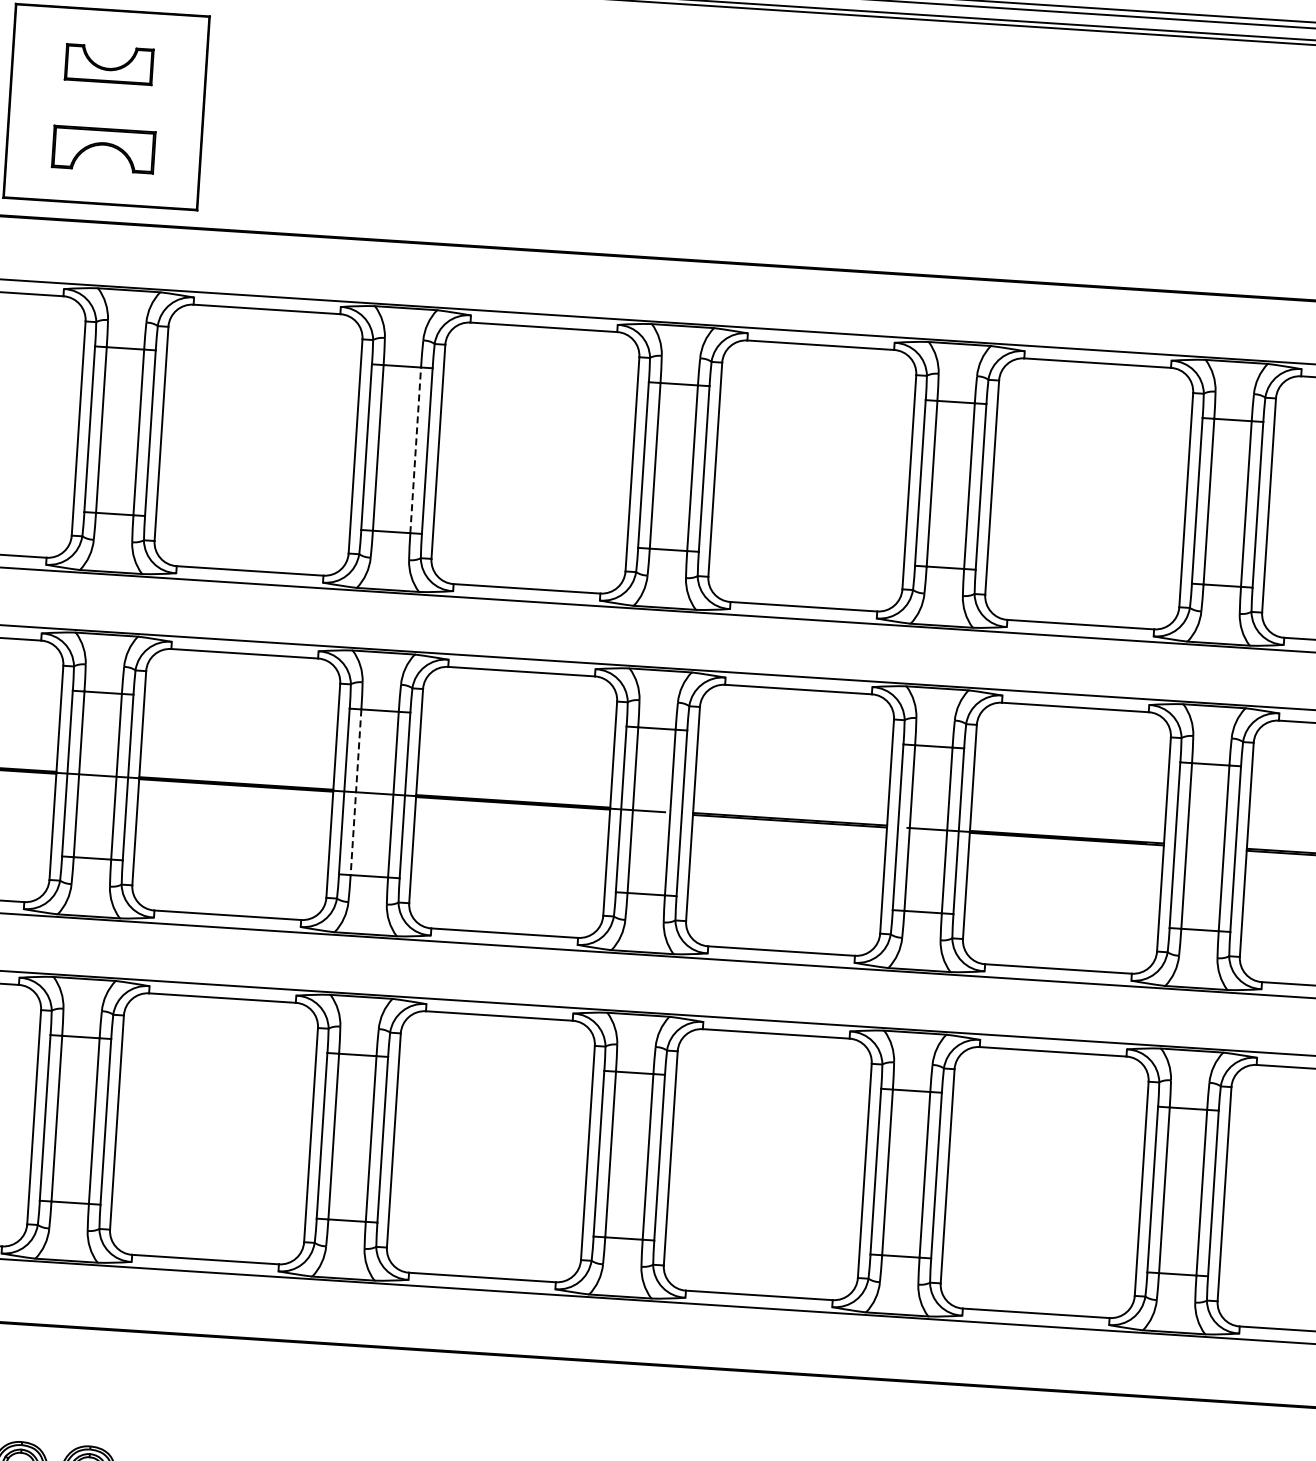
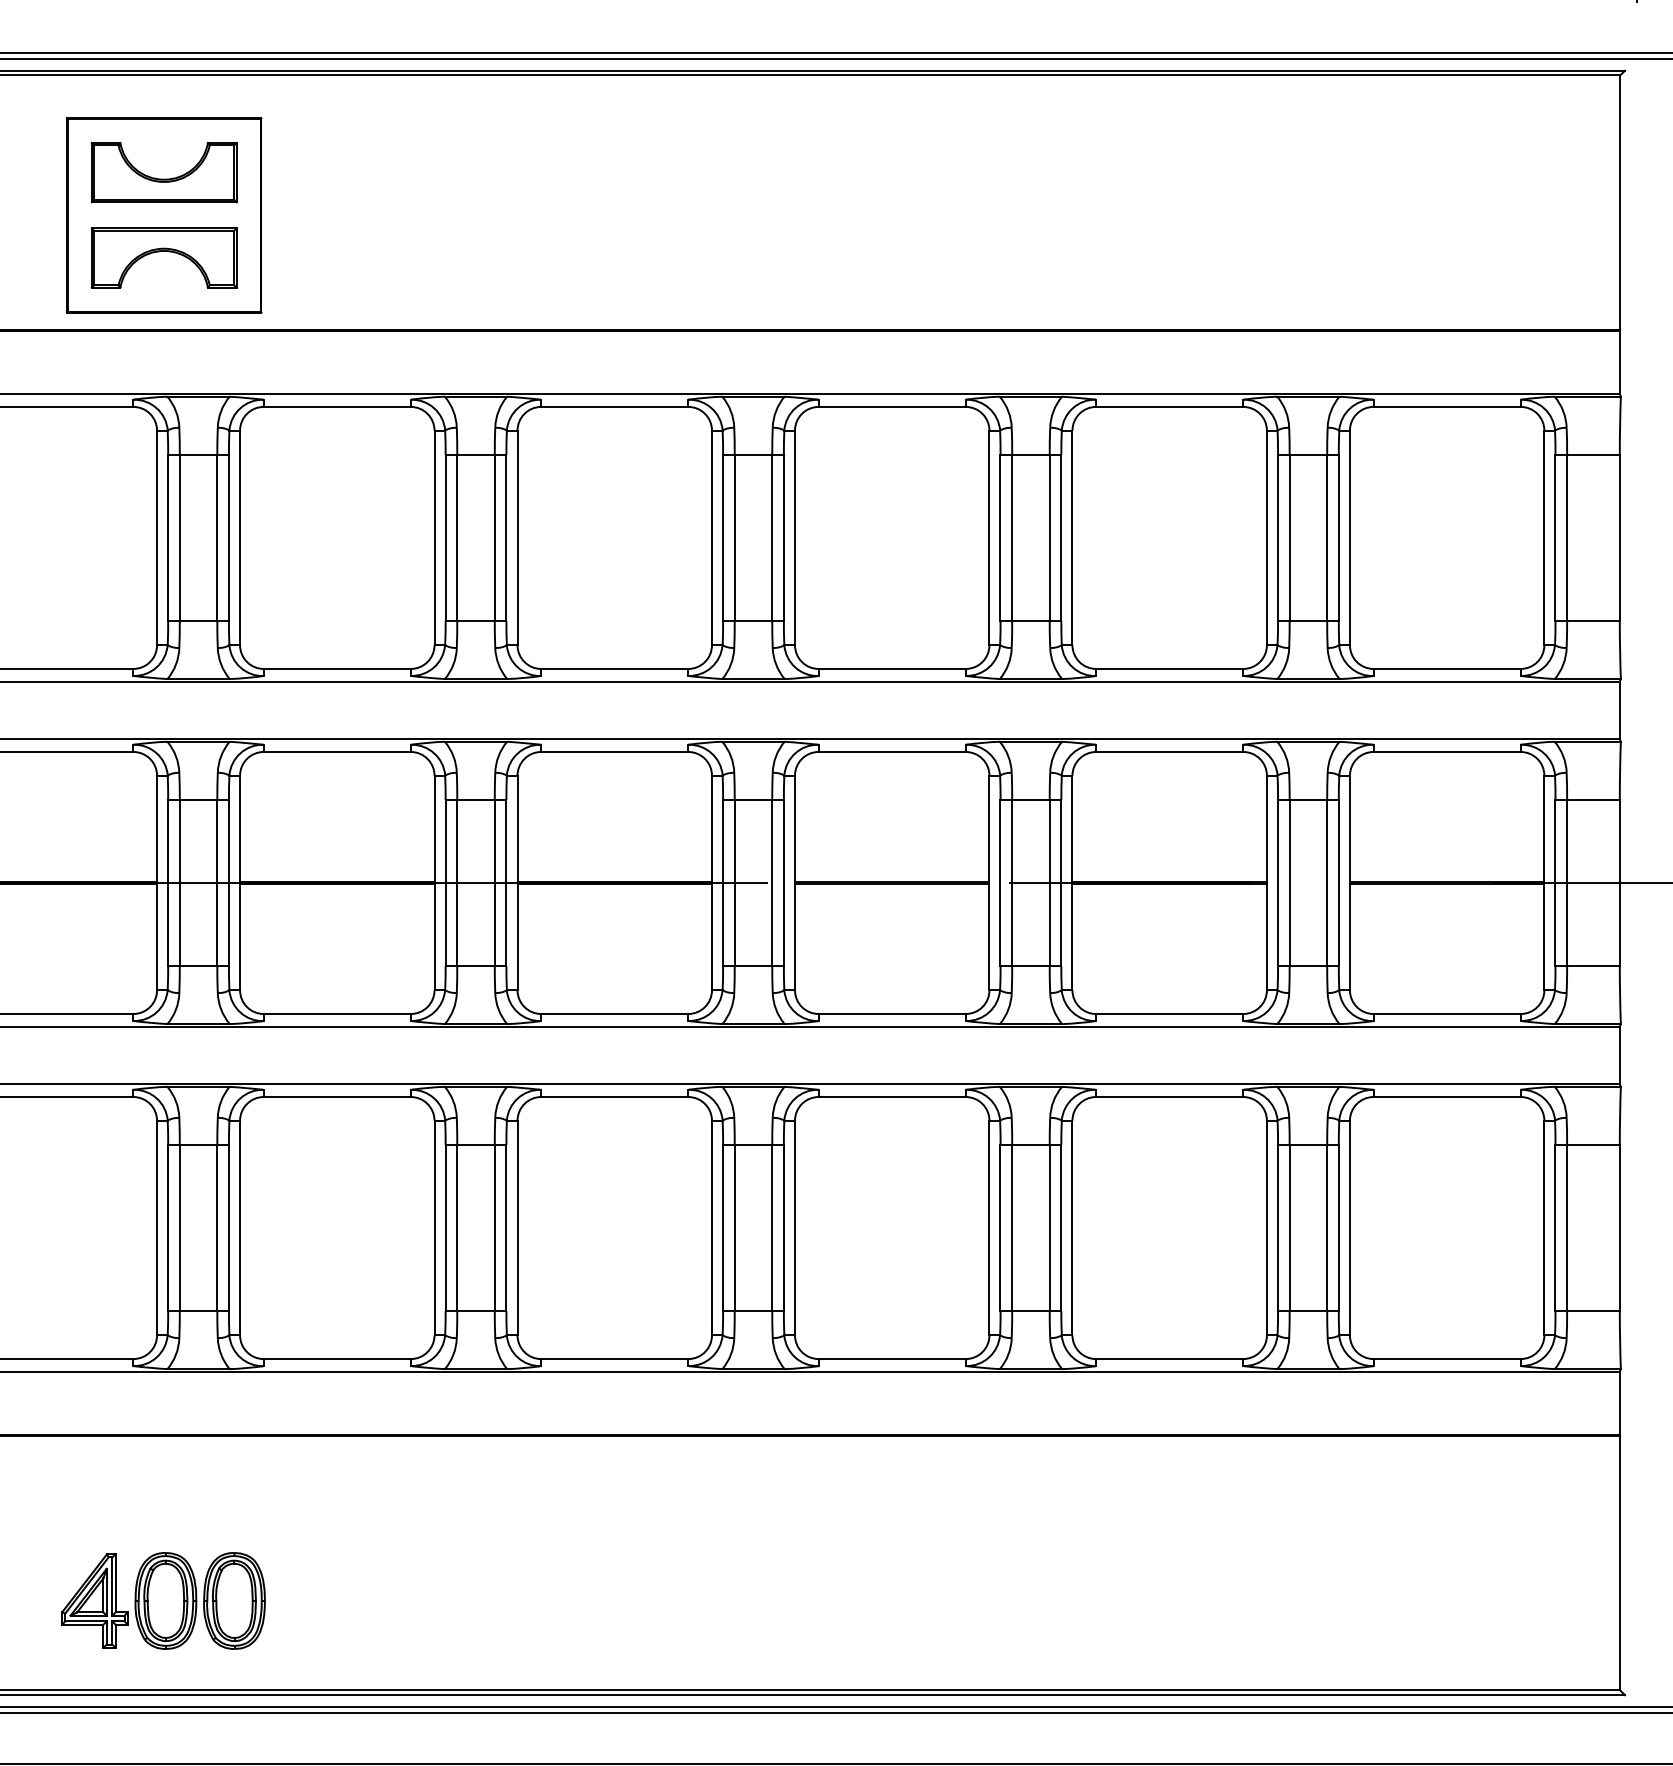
part: (108, 64) -> (163, 172), size x1.67
part: (103, 149) -> (163, 257), size x1.43
line: (415, 449) -> (494, 537), dashed -> solid
line: (356, 792) -> (457, 883), dashed -> solid

